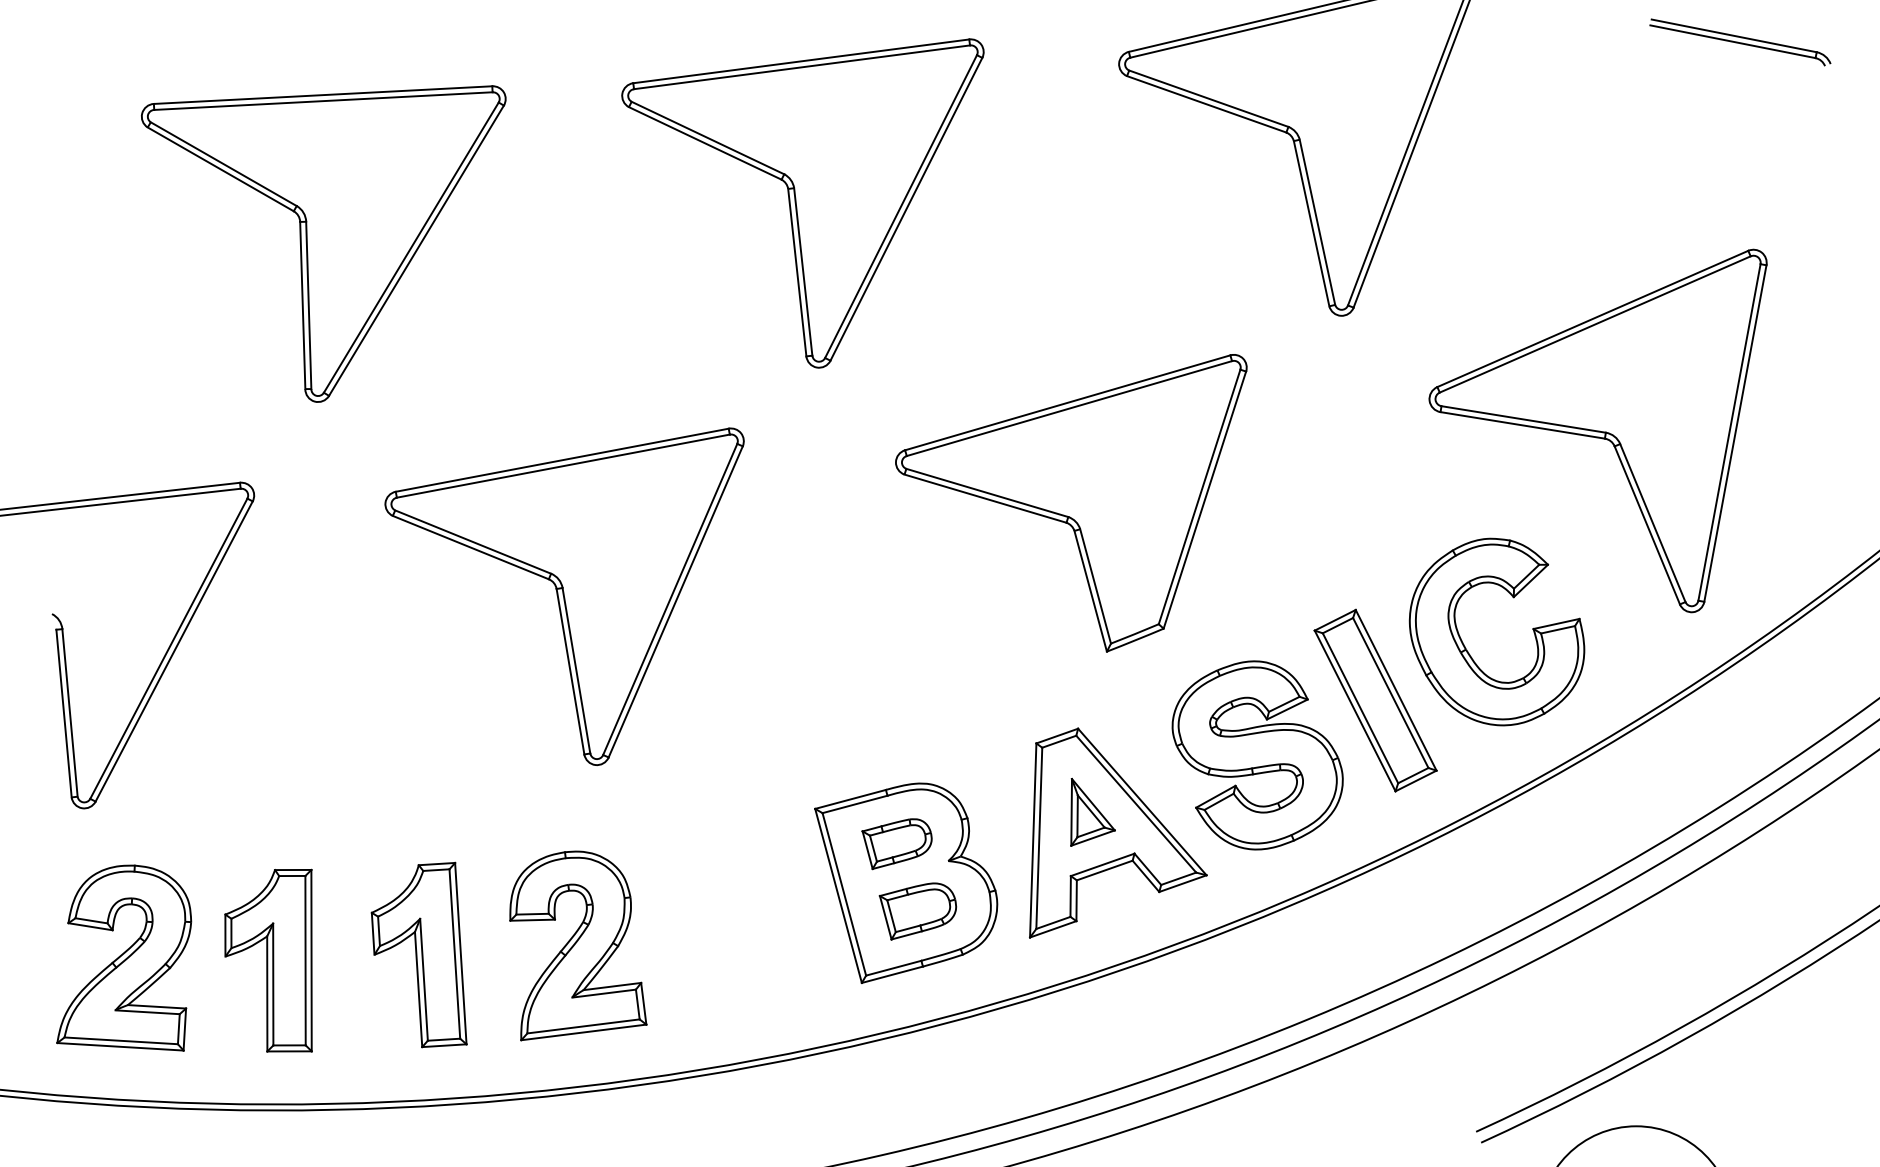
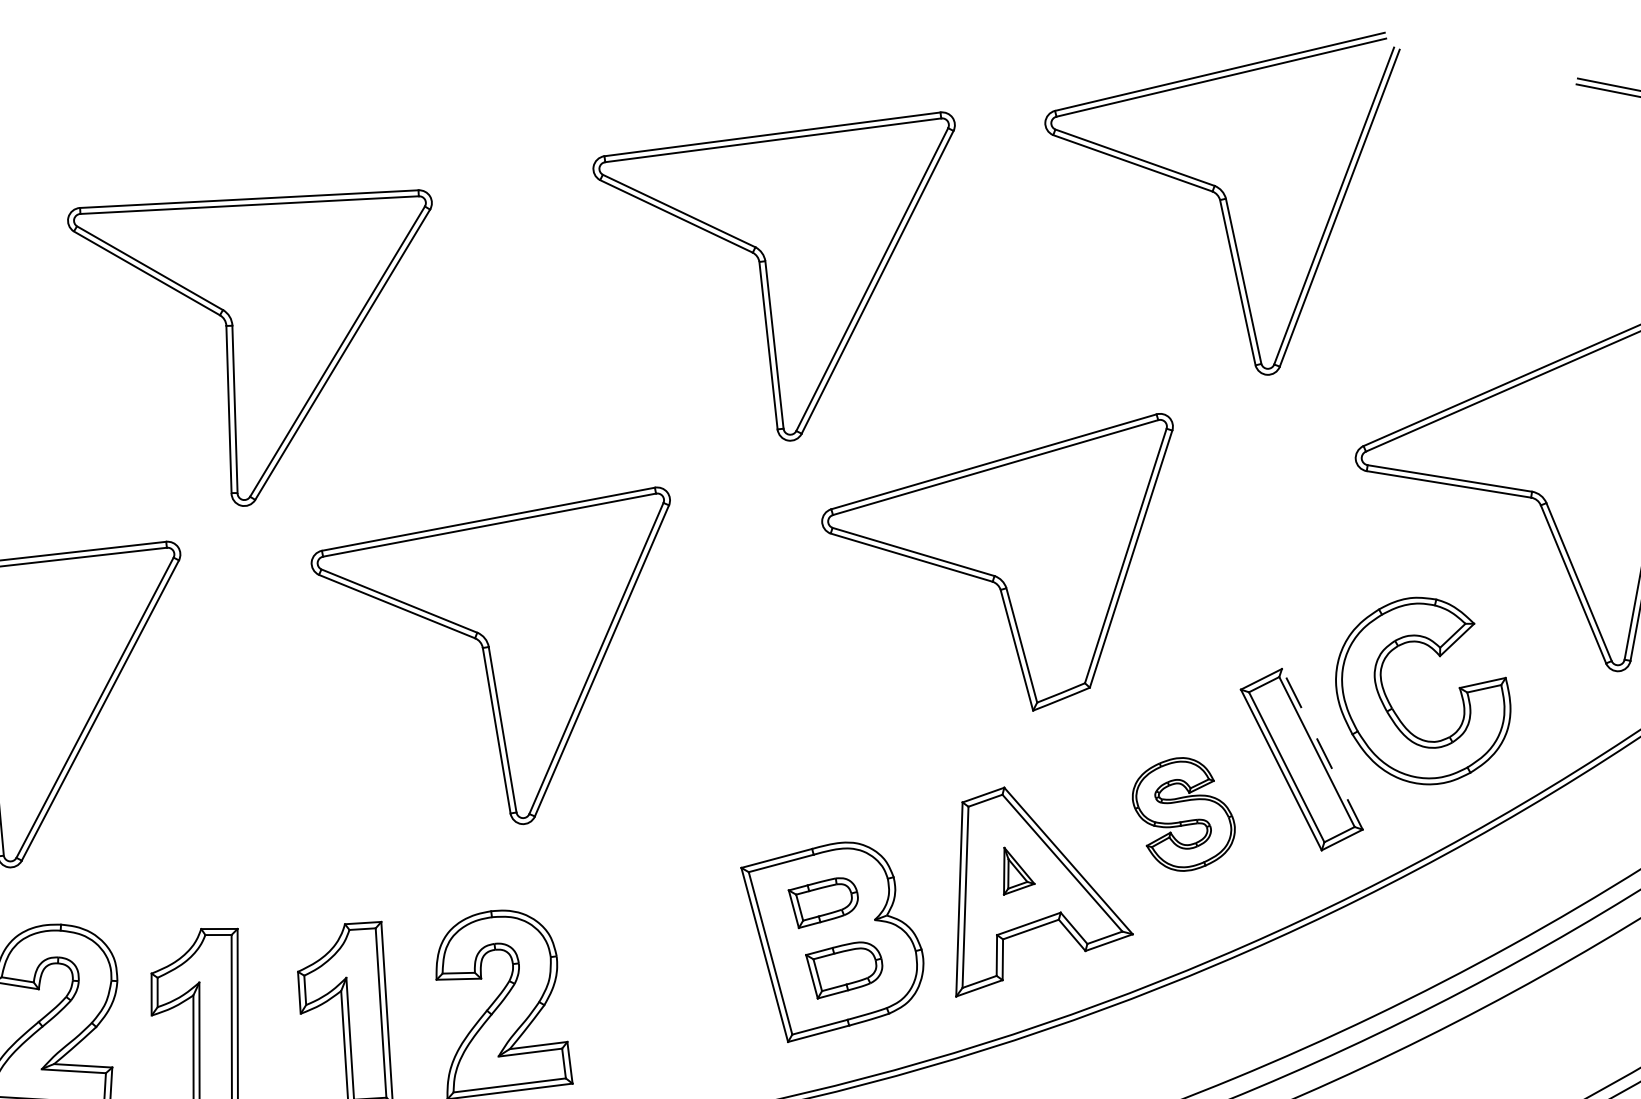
part: (802, 203) -> (773, 276), moved
part: (323, 243) -> (249, 347), moved
line: (1396, 690) -> (1322, 749), solid -> dashed
part: (1257, 755) -> (1183, 814), size x0.6
part: (1092, 811) -> (1018, 870), size x0.7

